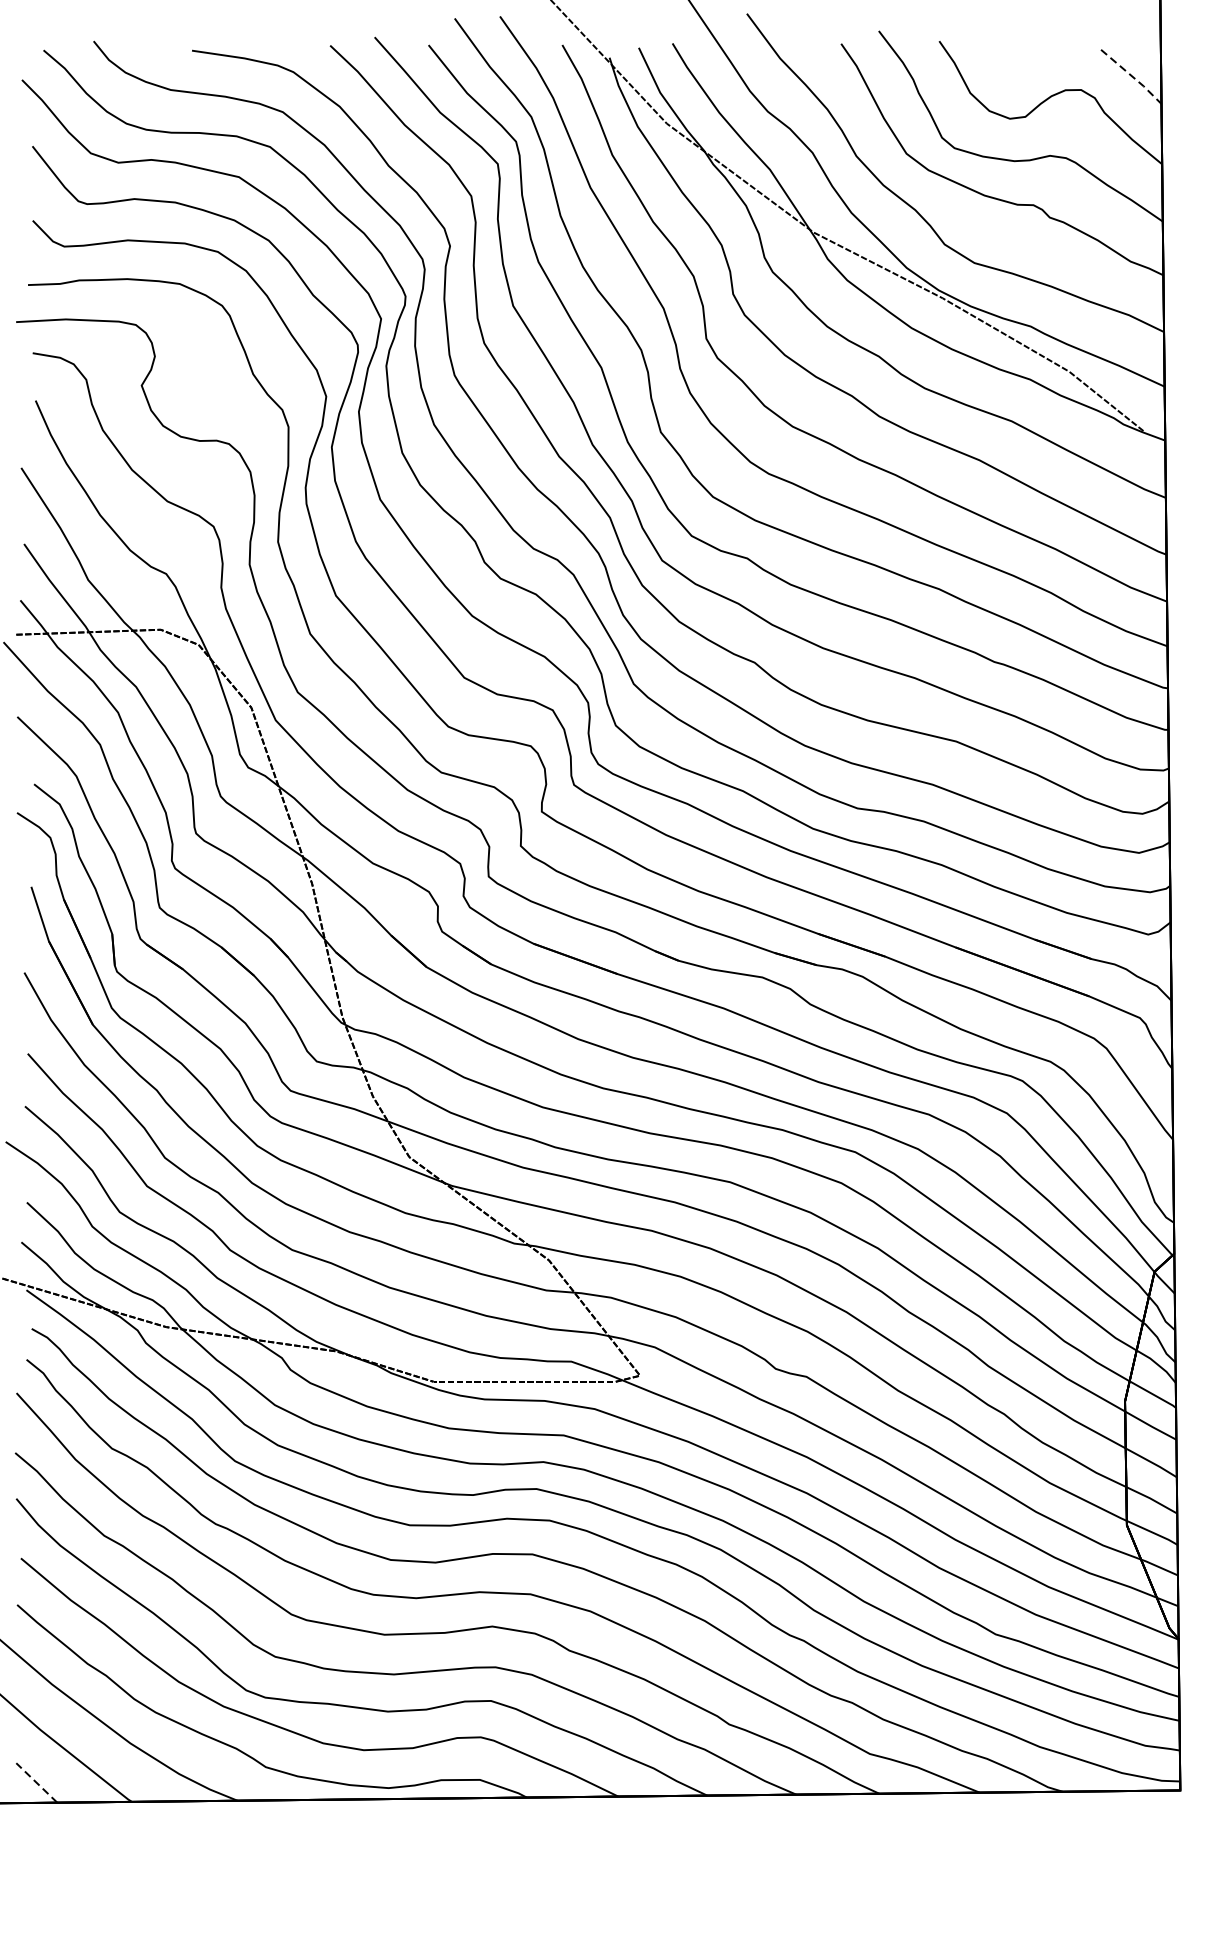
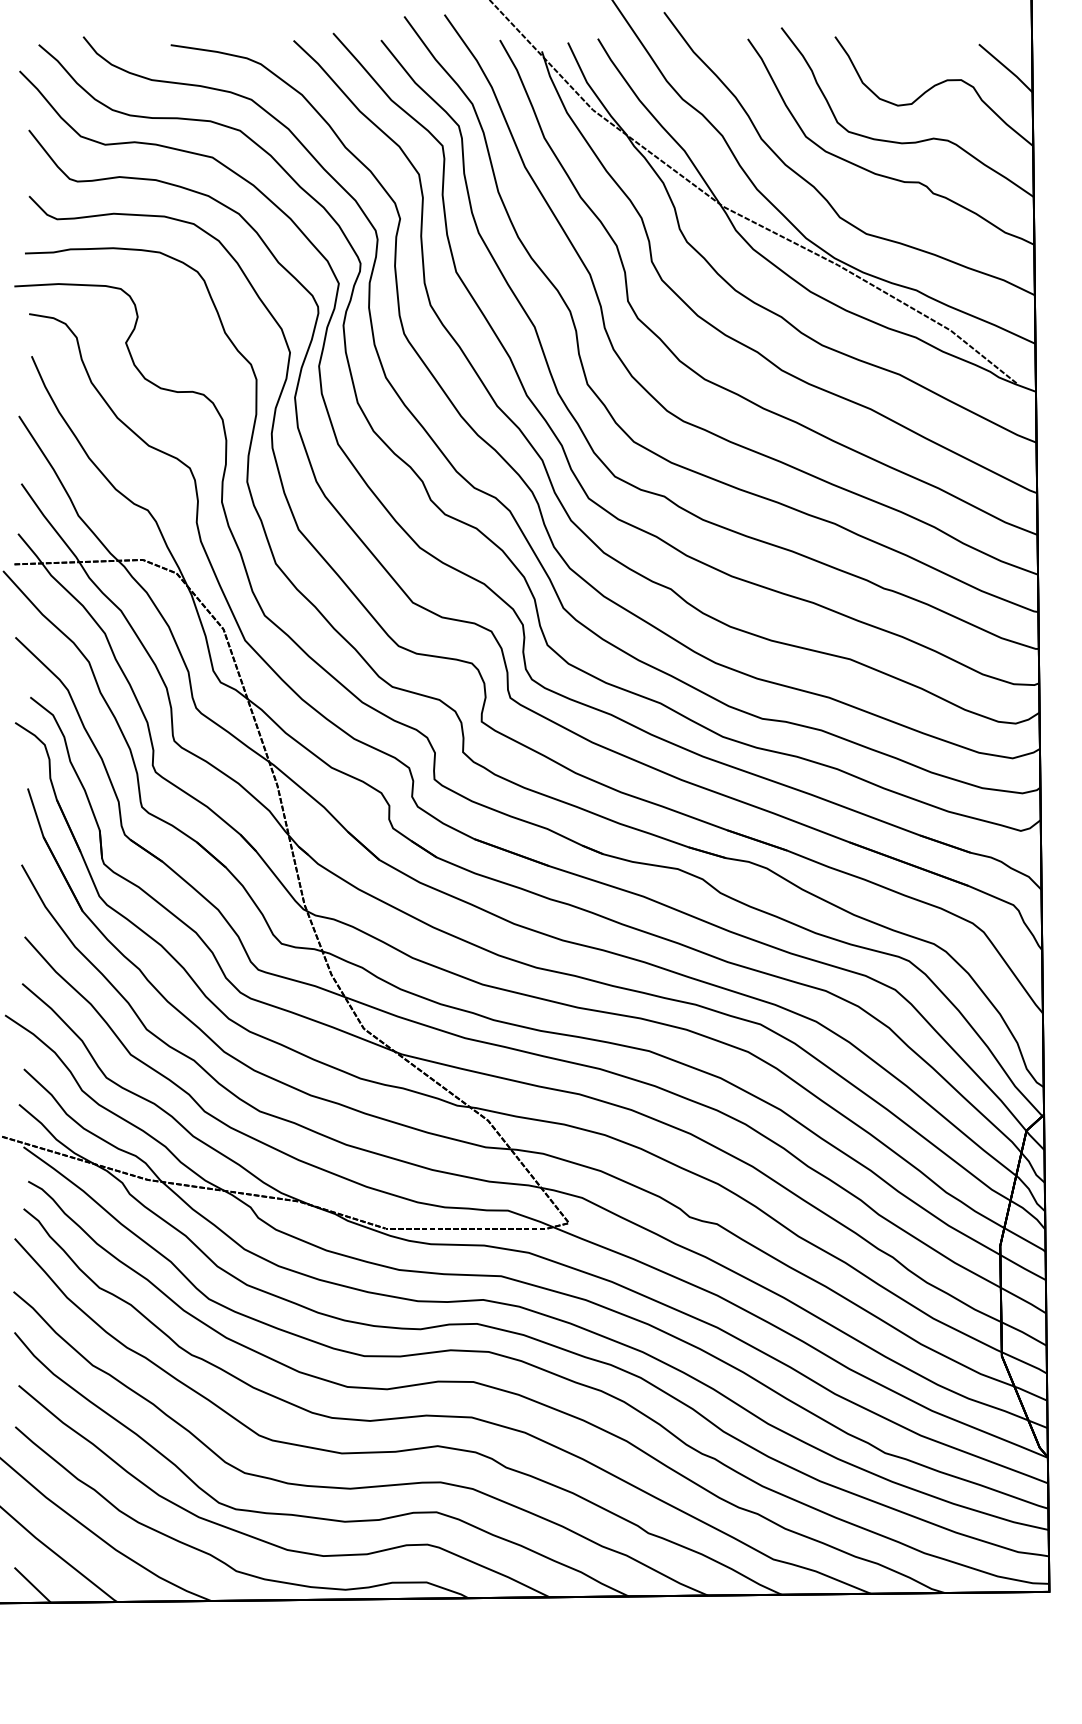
line: (1132, 76) -> (1006, 68), dashed -> solid
line: (36, 1782) -> (32, 1584), dashed -> solid

